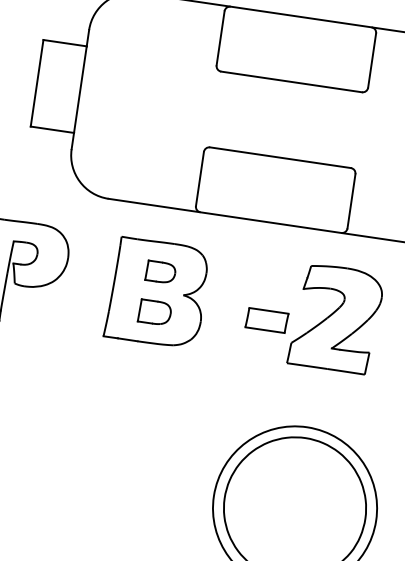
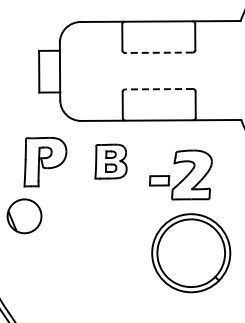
line: (290, 81) -> (158, 52), solid -> dashed
line: (281, 158) -> (159, 89), solid -> dashed
part: (156, 292) -> (110, 161), size x0.7
part: (312, 314) -> (180, 174), moved

